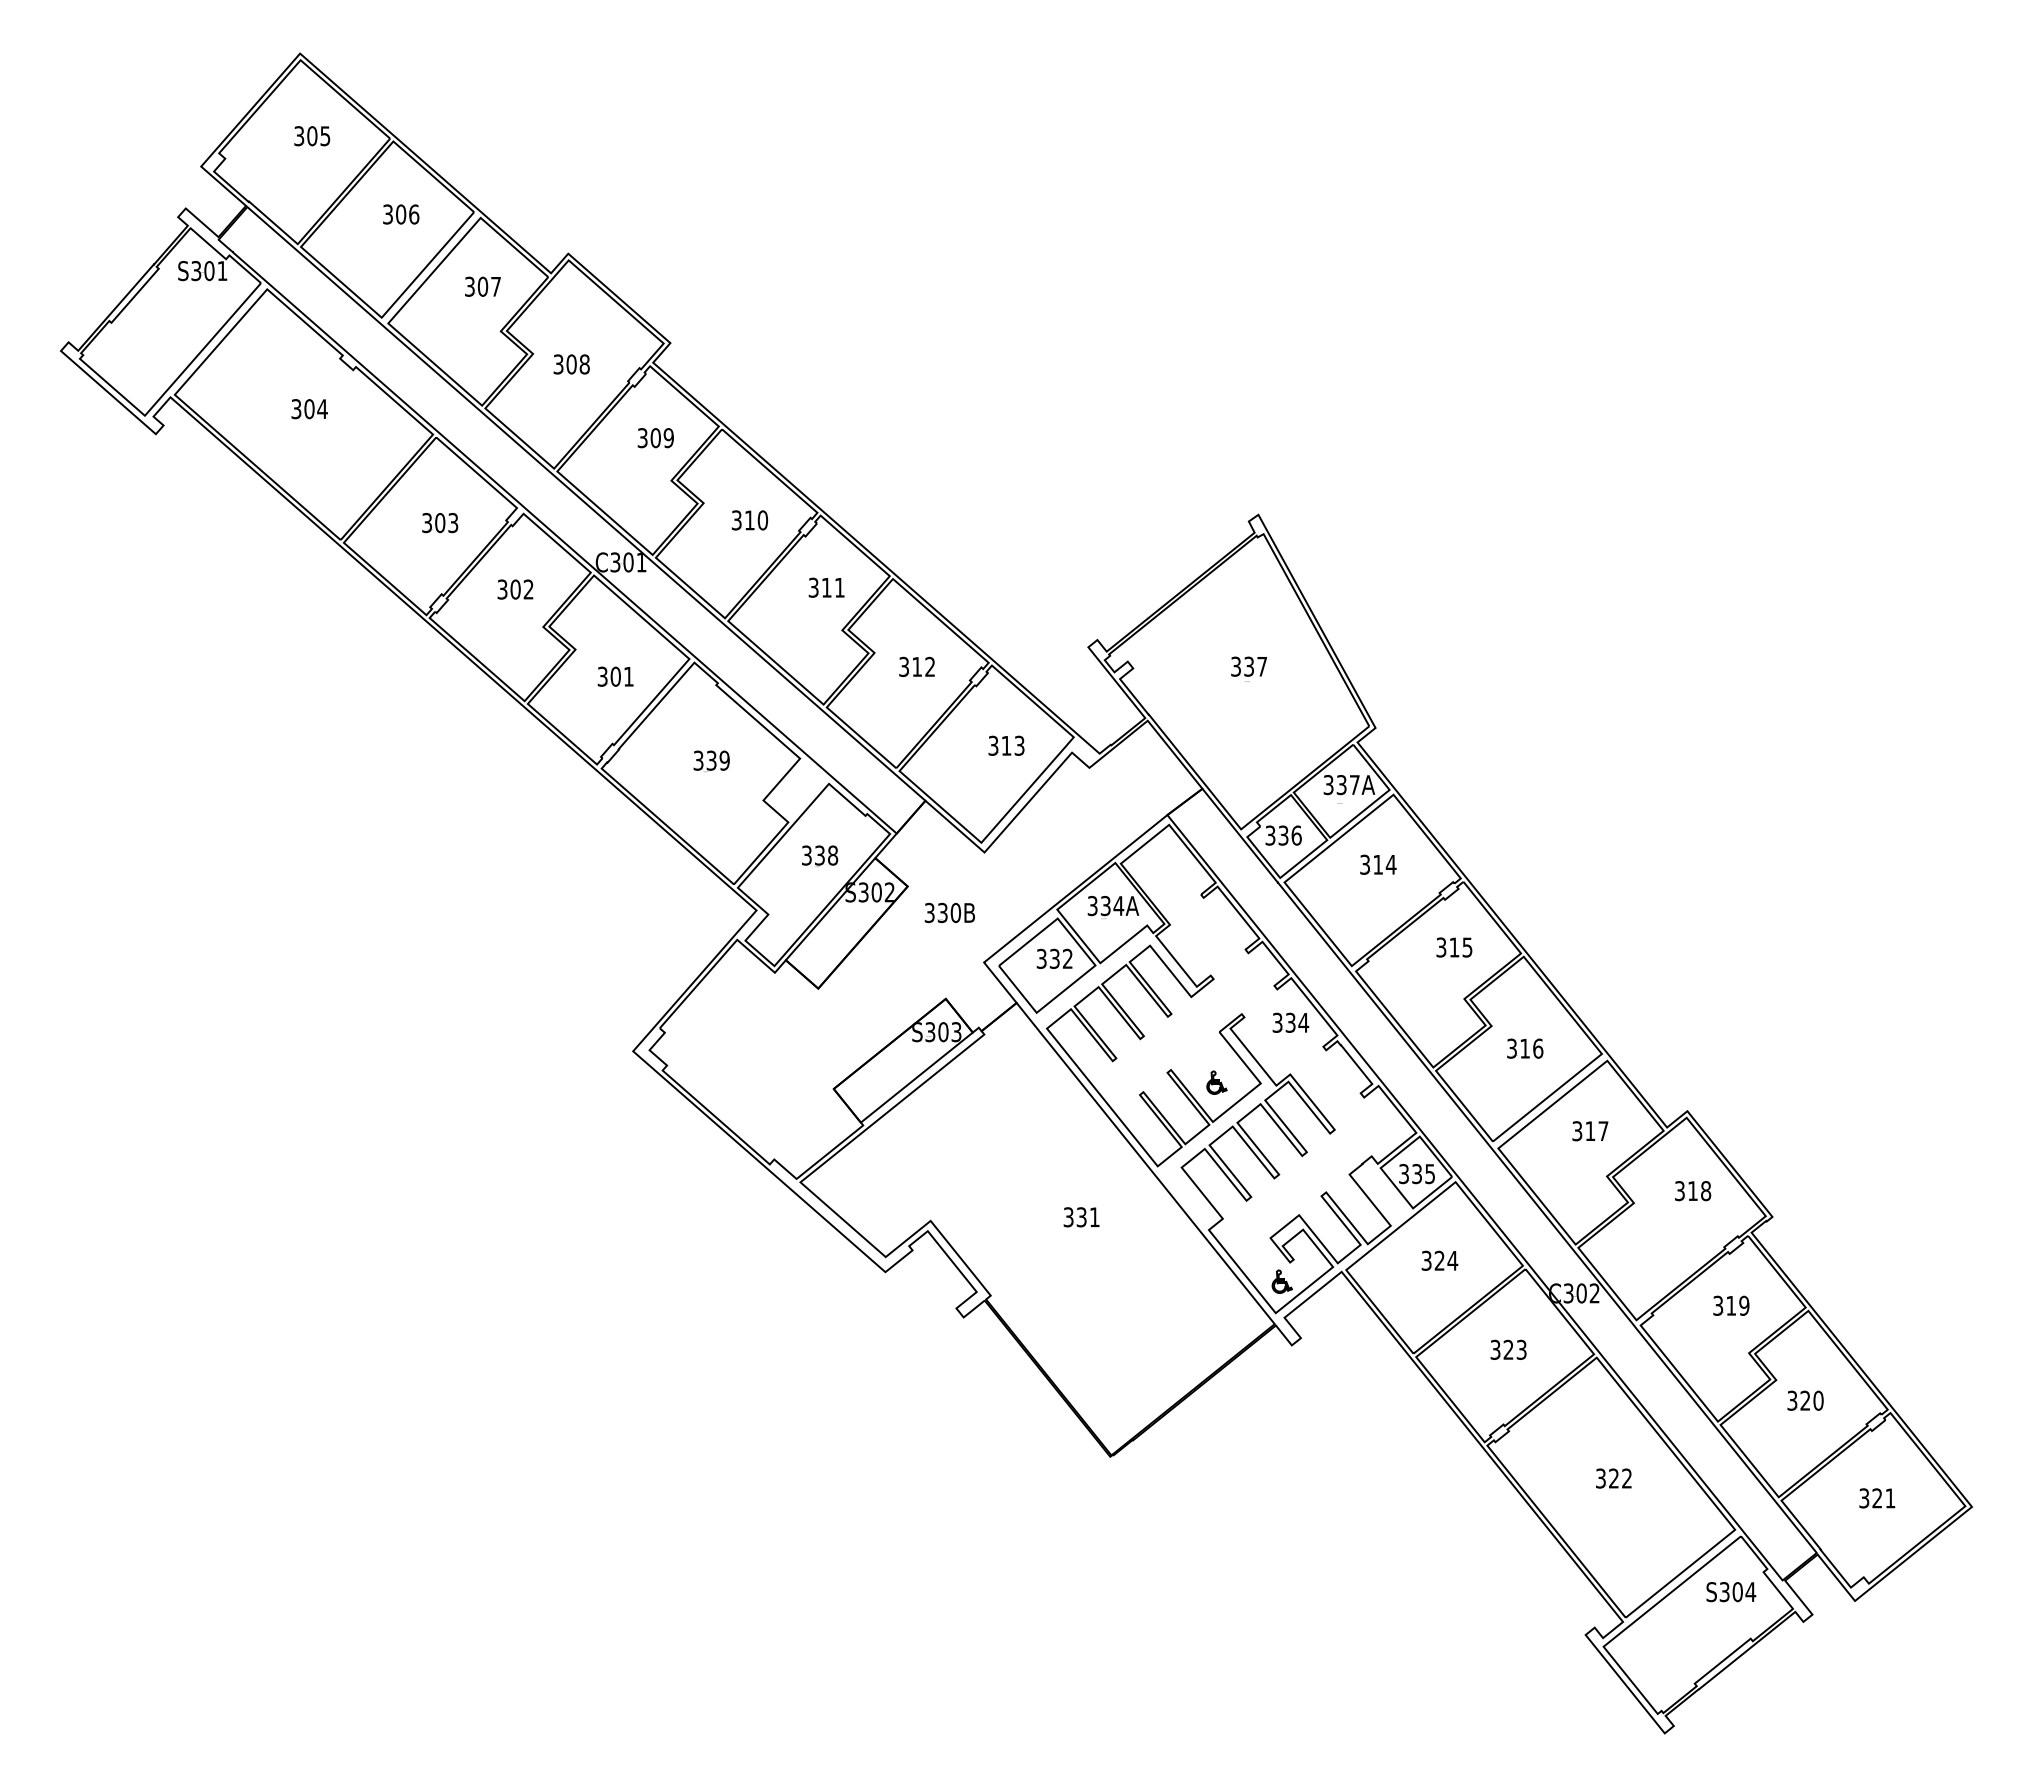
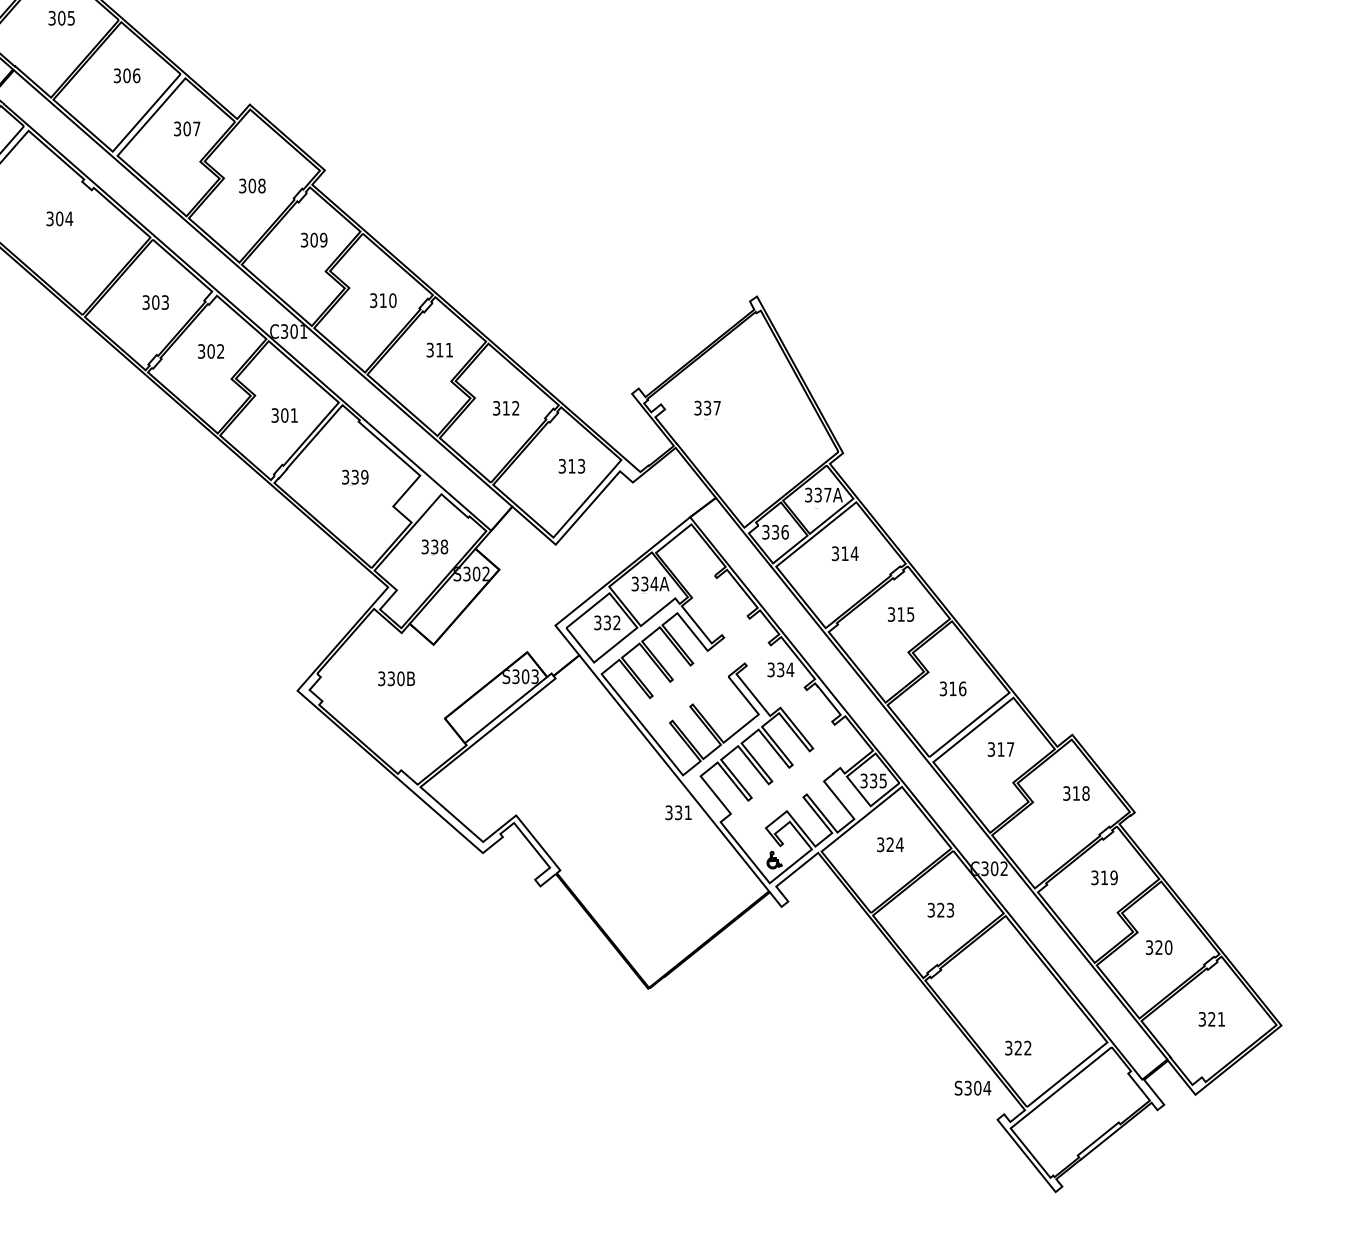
text: (1248, 668) -> (707, 409), moved
text: (949, 912) -> (396, 678), moved
part: (1216, 1082) -> (726, 713), removed
text: (1081, 1217) -> (678, 812), moved
text: (1613, 1478) -> (1017, 1048), moved
text: (1731, 1592) -> (973, 1088), moved

